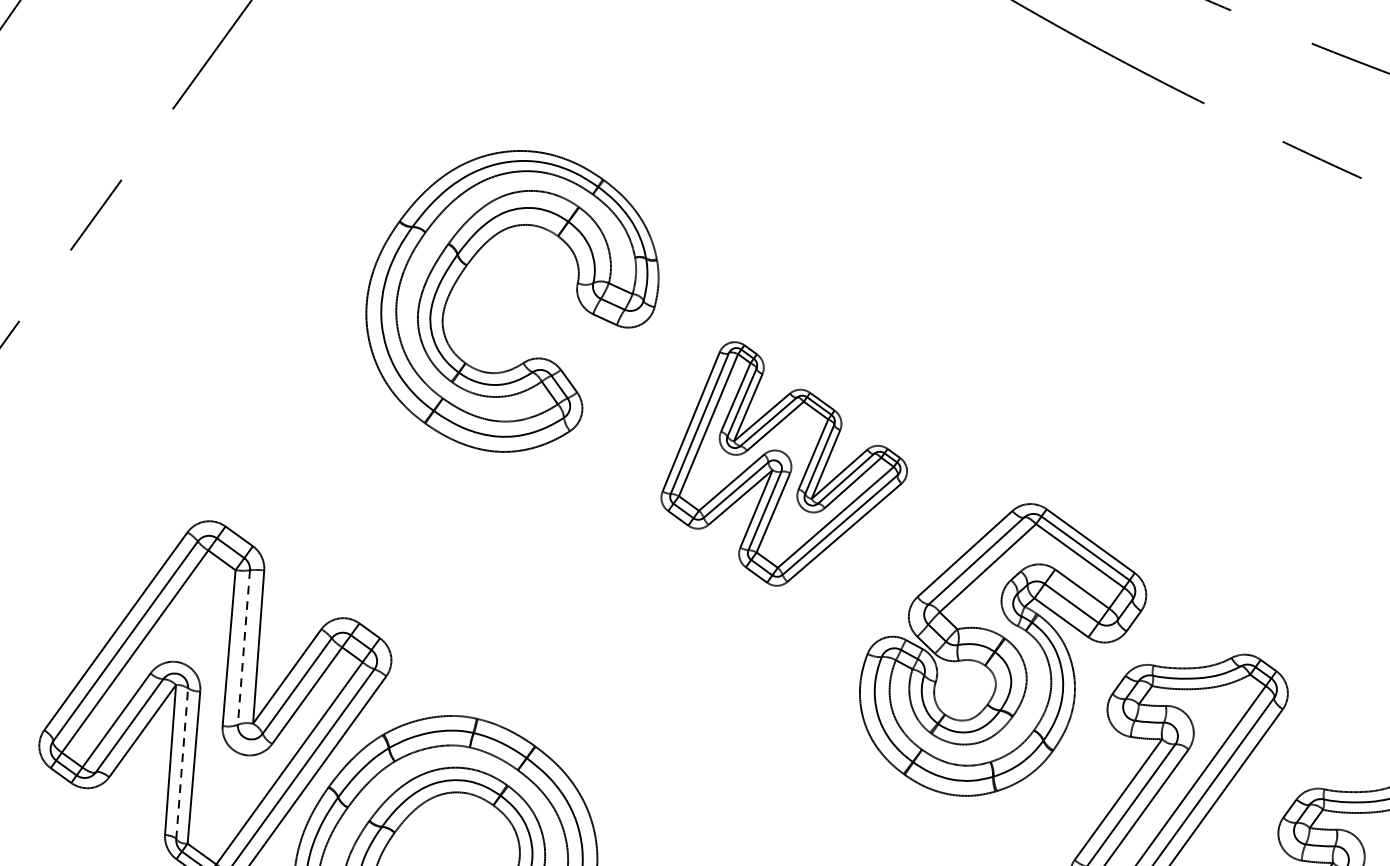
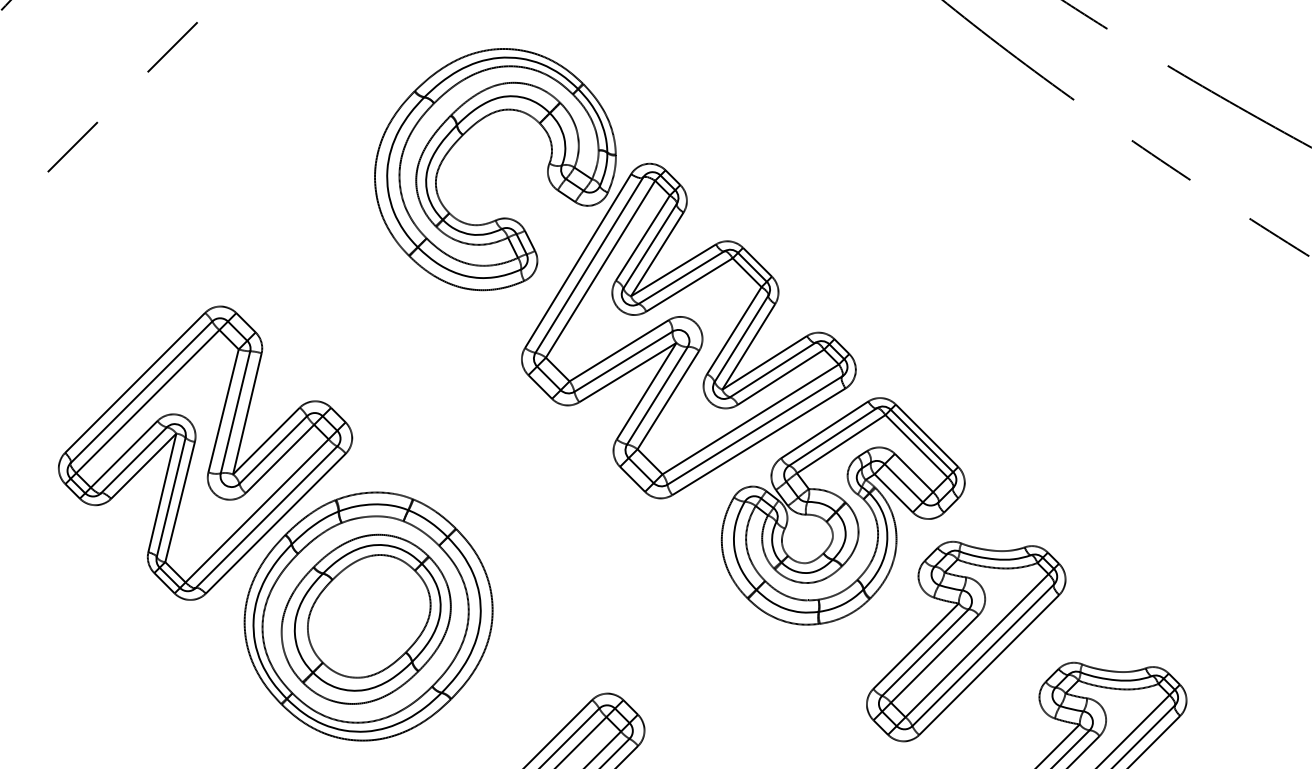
part: (779, 459) -> (688, 330), size x1.67
line: (243, 647) -> (235, 412), dashed -> solid
line: (182, 763) -> (171, 497), dashed -> solid

